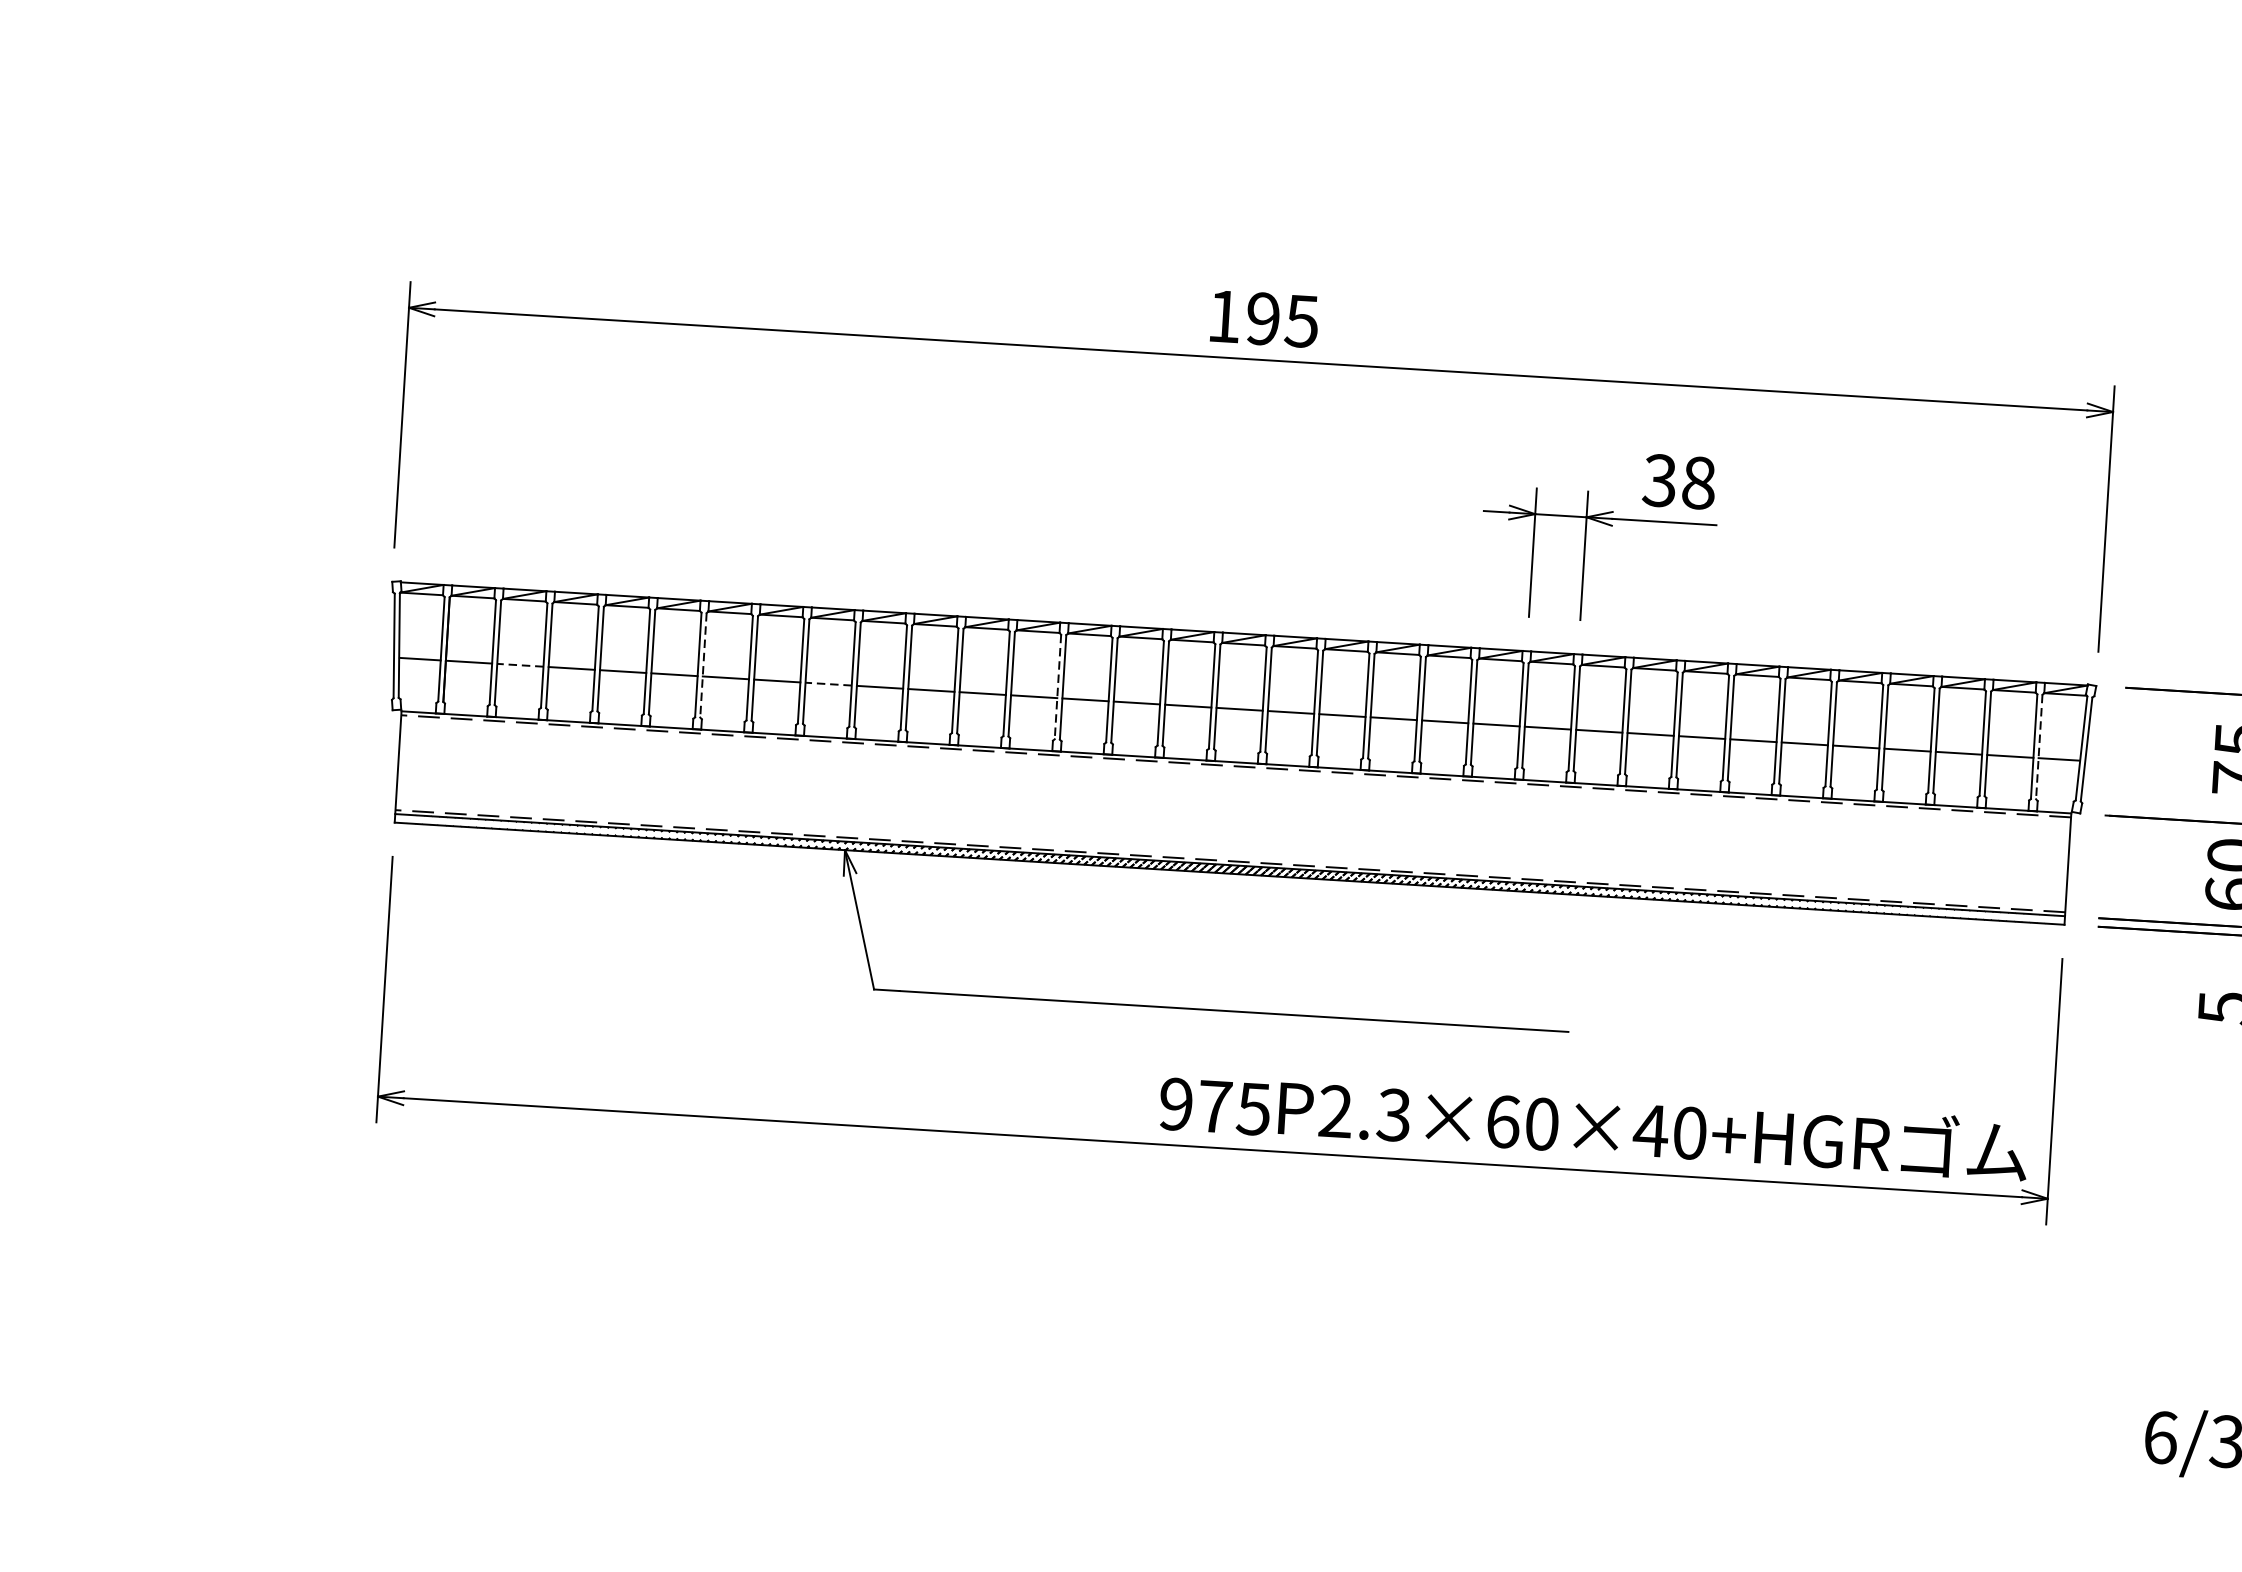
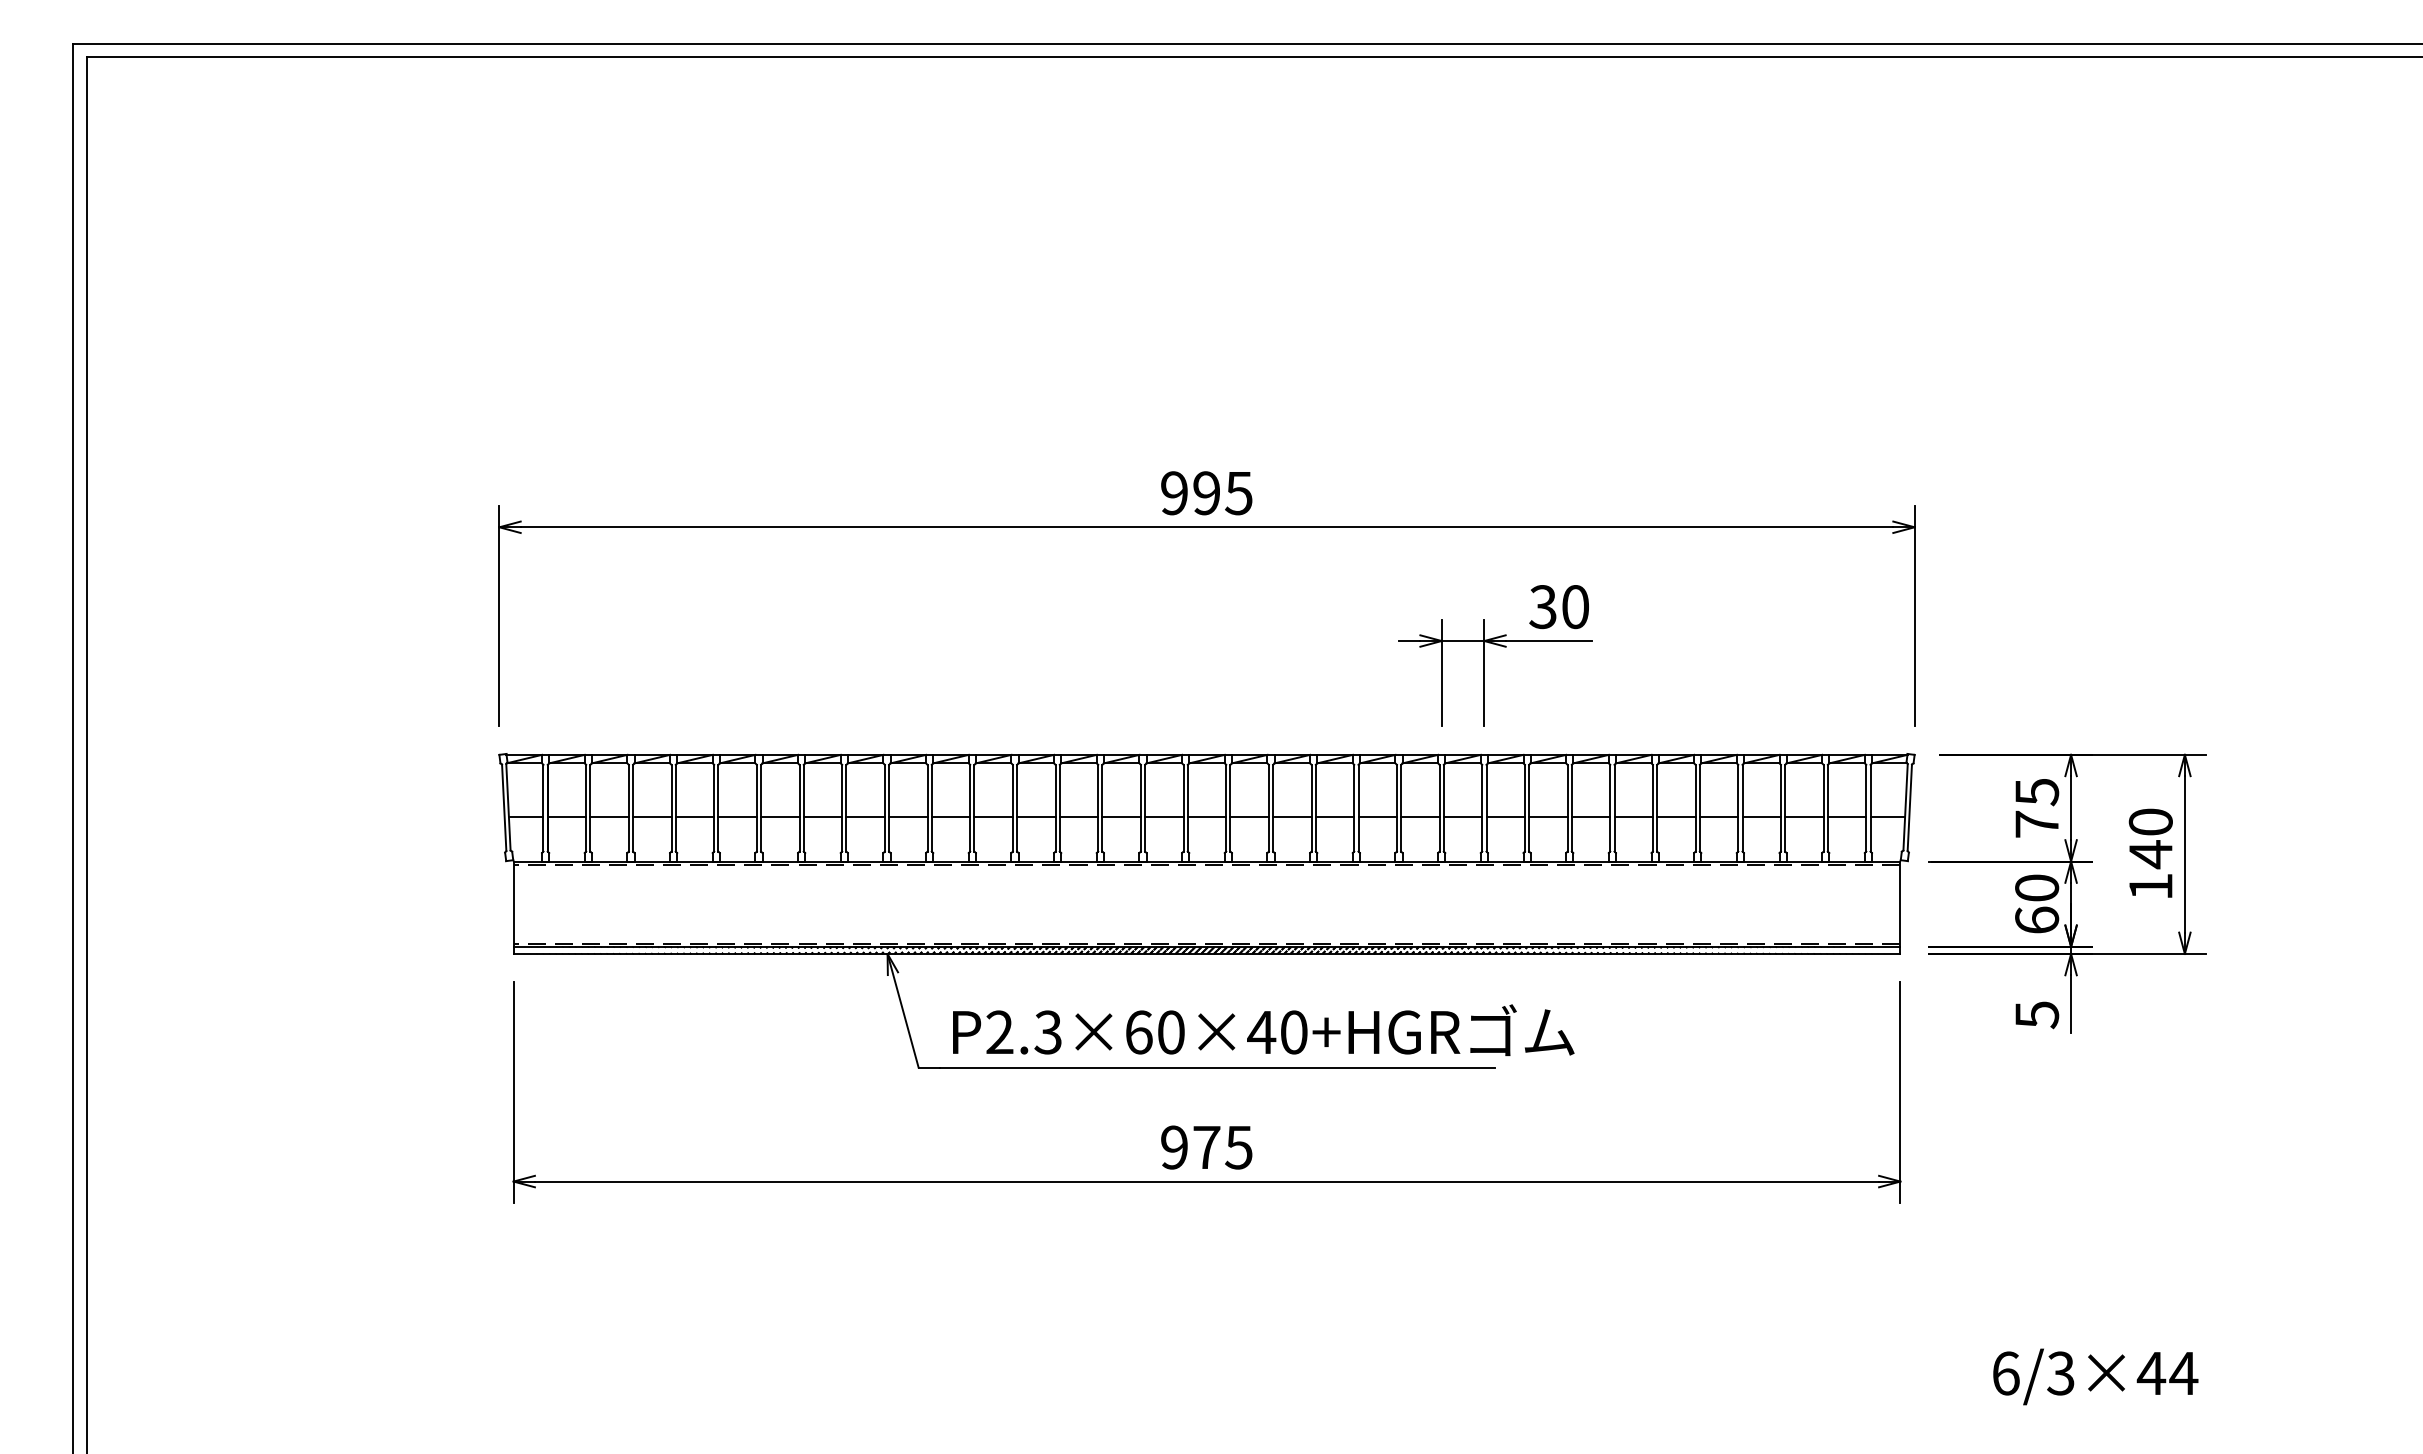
text: (1224, 316) -> (1174, 493), 195 -> 995
text: (1698, 482) -> (1575, 606), 38 -> 30
line: (520, 665) -> (609, 817), dashed -> solid
line: (703, 665) -> (761, 808), dashed -> solid
line: (828, 684) -> (865, 817), dashed -> solid
line: (1057, 687) -> (1055, 808), dashed -> solid
line: (2039, 747) -> (1870, 808), dashed -> solid
text: (1653, 1127) -> (1263, 1029), moved

